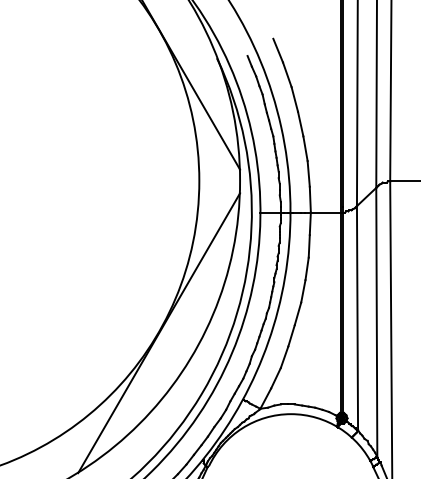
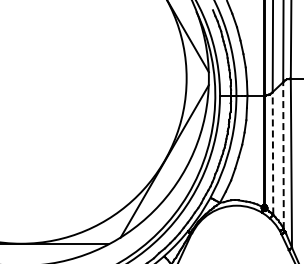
line: (356, 316) -> (272, 152), solid -> dashed
line: (376, 322) -> (283, 155), solid -> dashed

